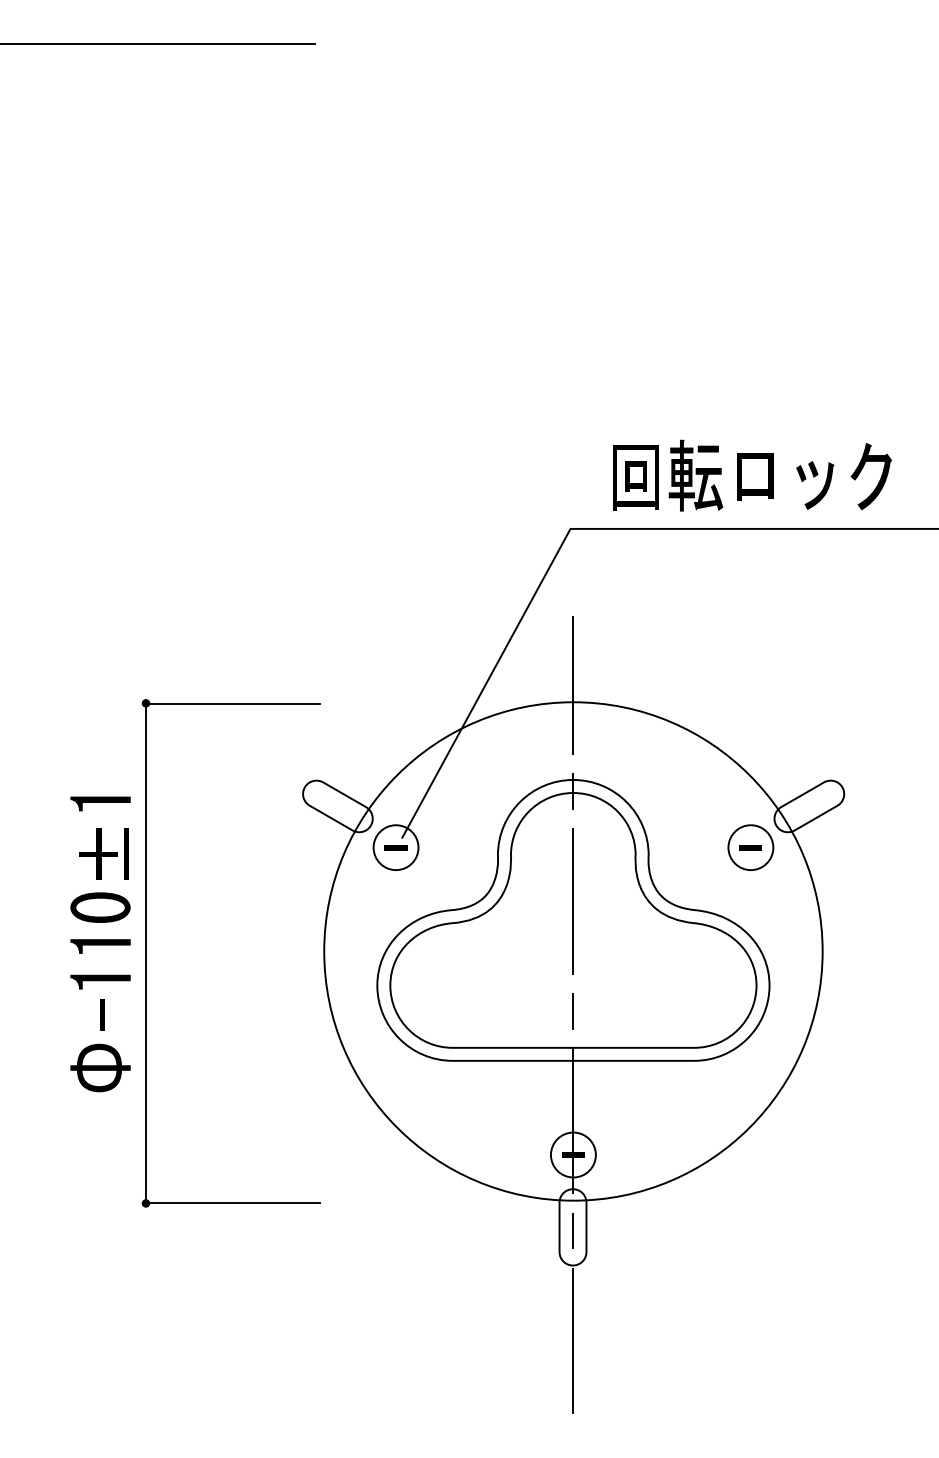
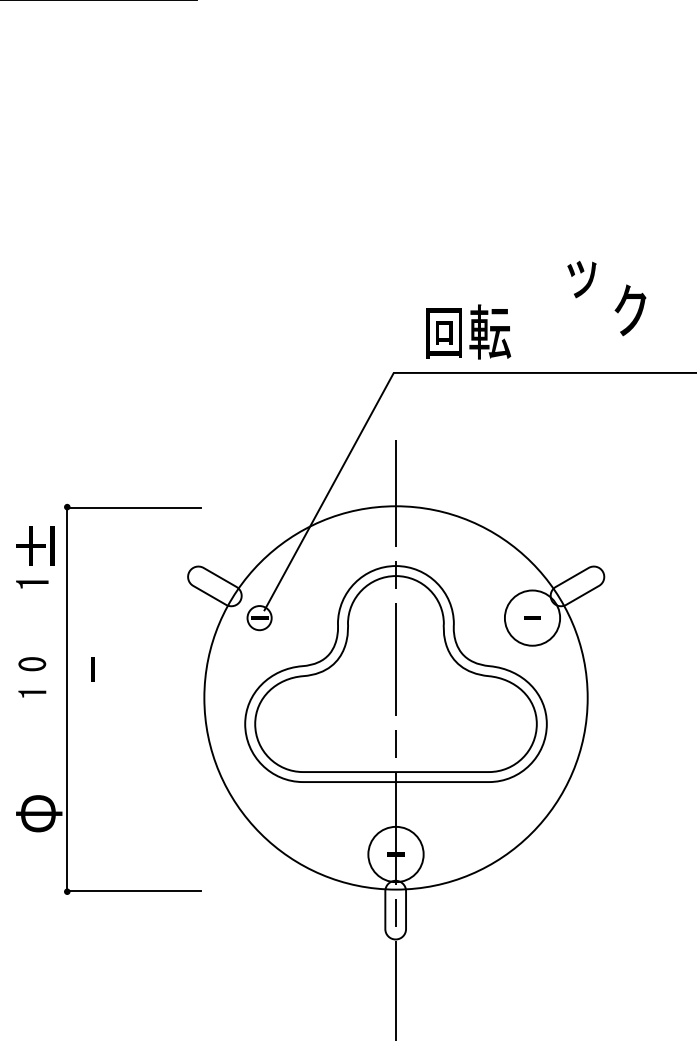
part: (755, 476) -> (536, 332), removed
part: (879, 480) -> (636, 313), moved
part: (821, 490) -> (586, 283), moved
part: (100, 803) -> (32, 584), size x0.7
circle: (395, 847) -> (259, 617), size x0.7
circle: (750, 847) -> (532, 617), size x1.6
part: (103, 853) -> (34, 545), moved
part: (100, 907) -> (32, 664), size x0.6
part: (100, 946) -> (32, 694), size x0.6
fill: (100, 981) -> (32, 721), removed
line: (102, 1014) -> (92, 669), moved
part: (100, 1067) -> (39, 813), moved
circle: (572, 1154) -> (395, 854), size x1.6

